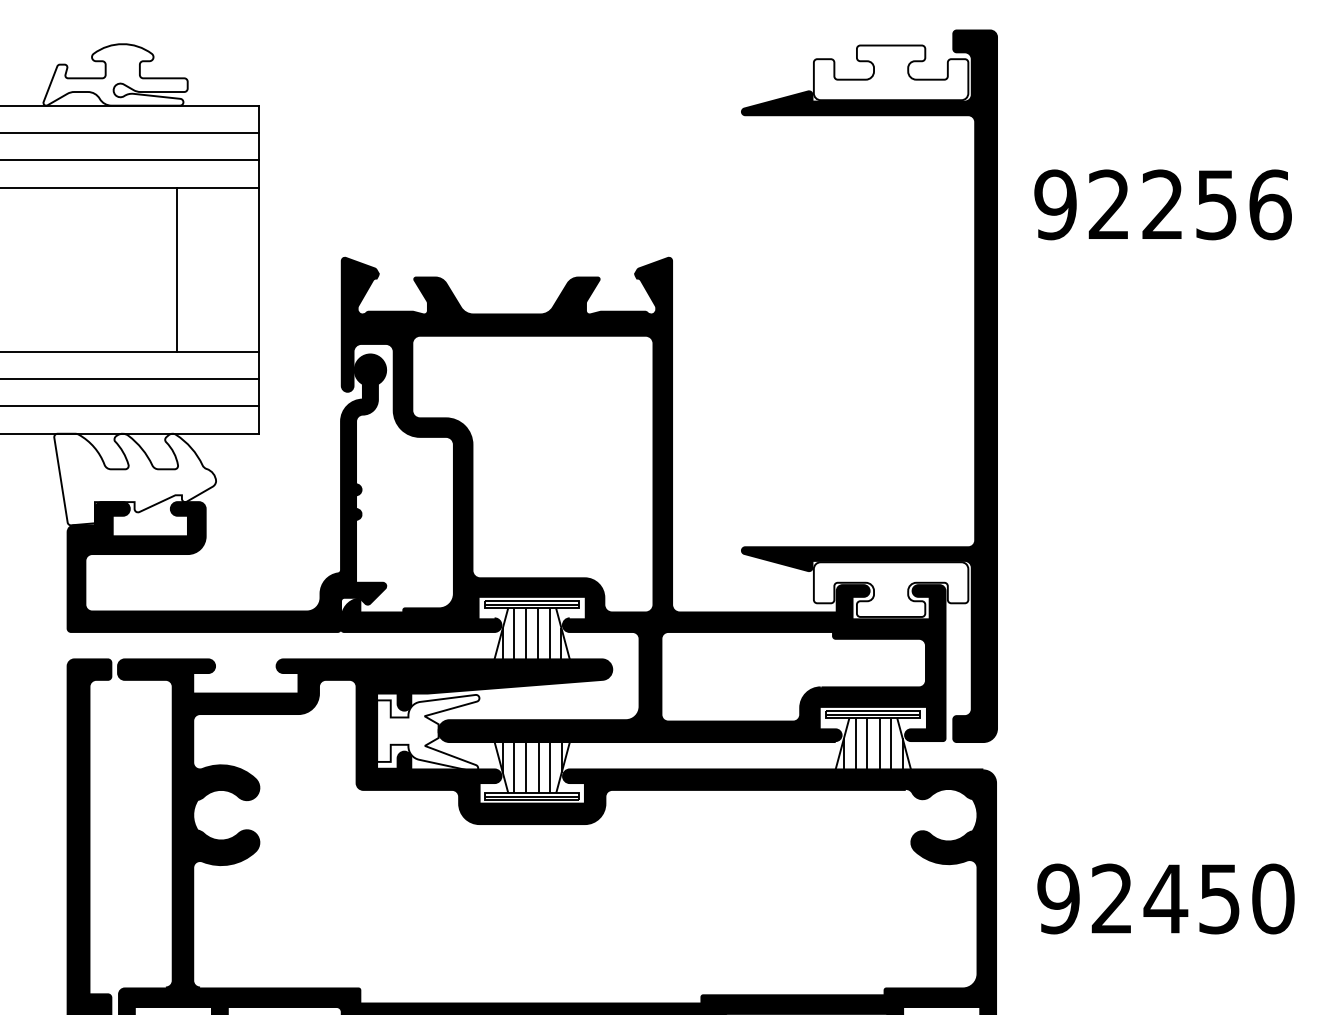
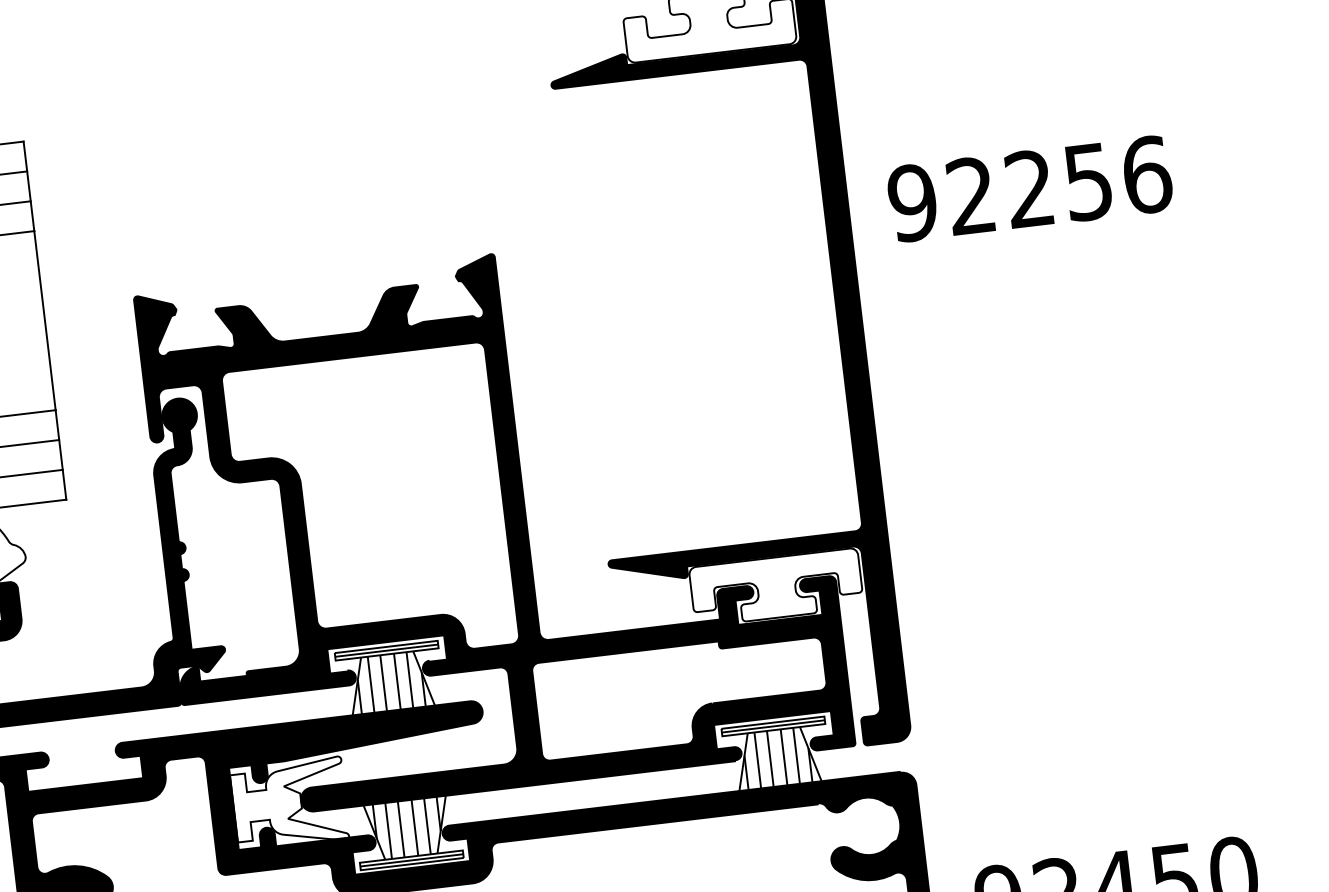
text: (1162, 204) -> (1029, 188), moved

